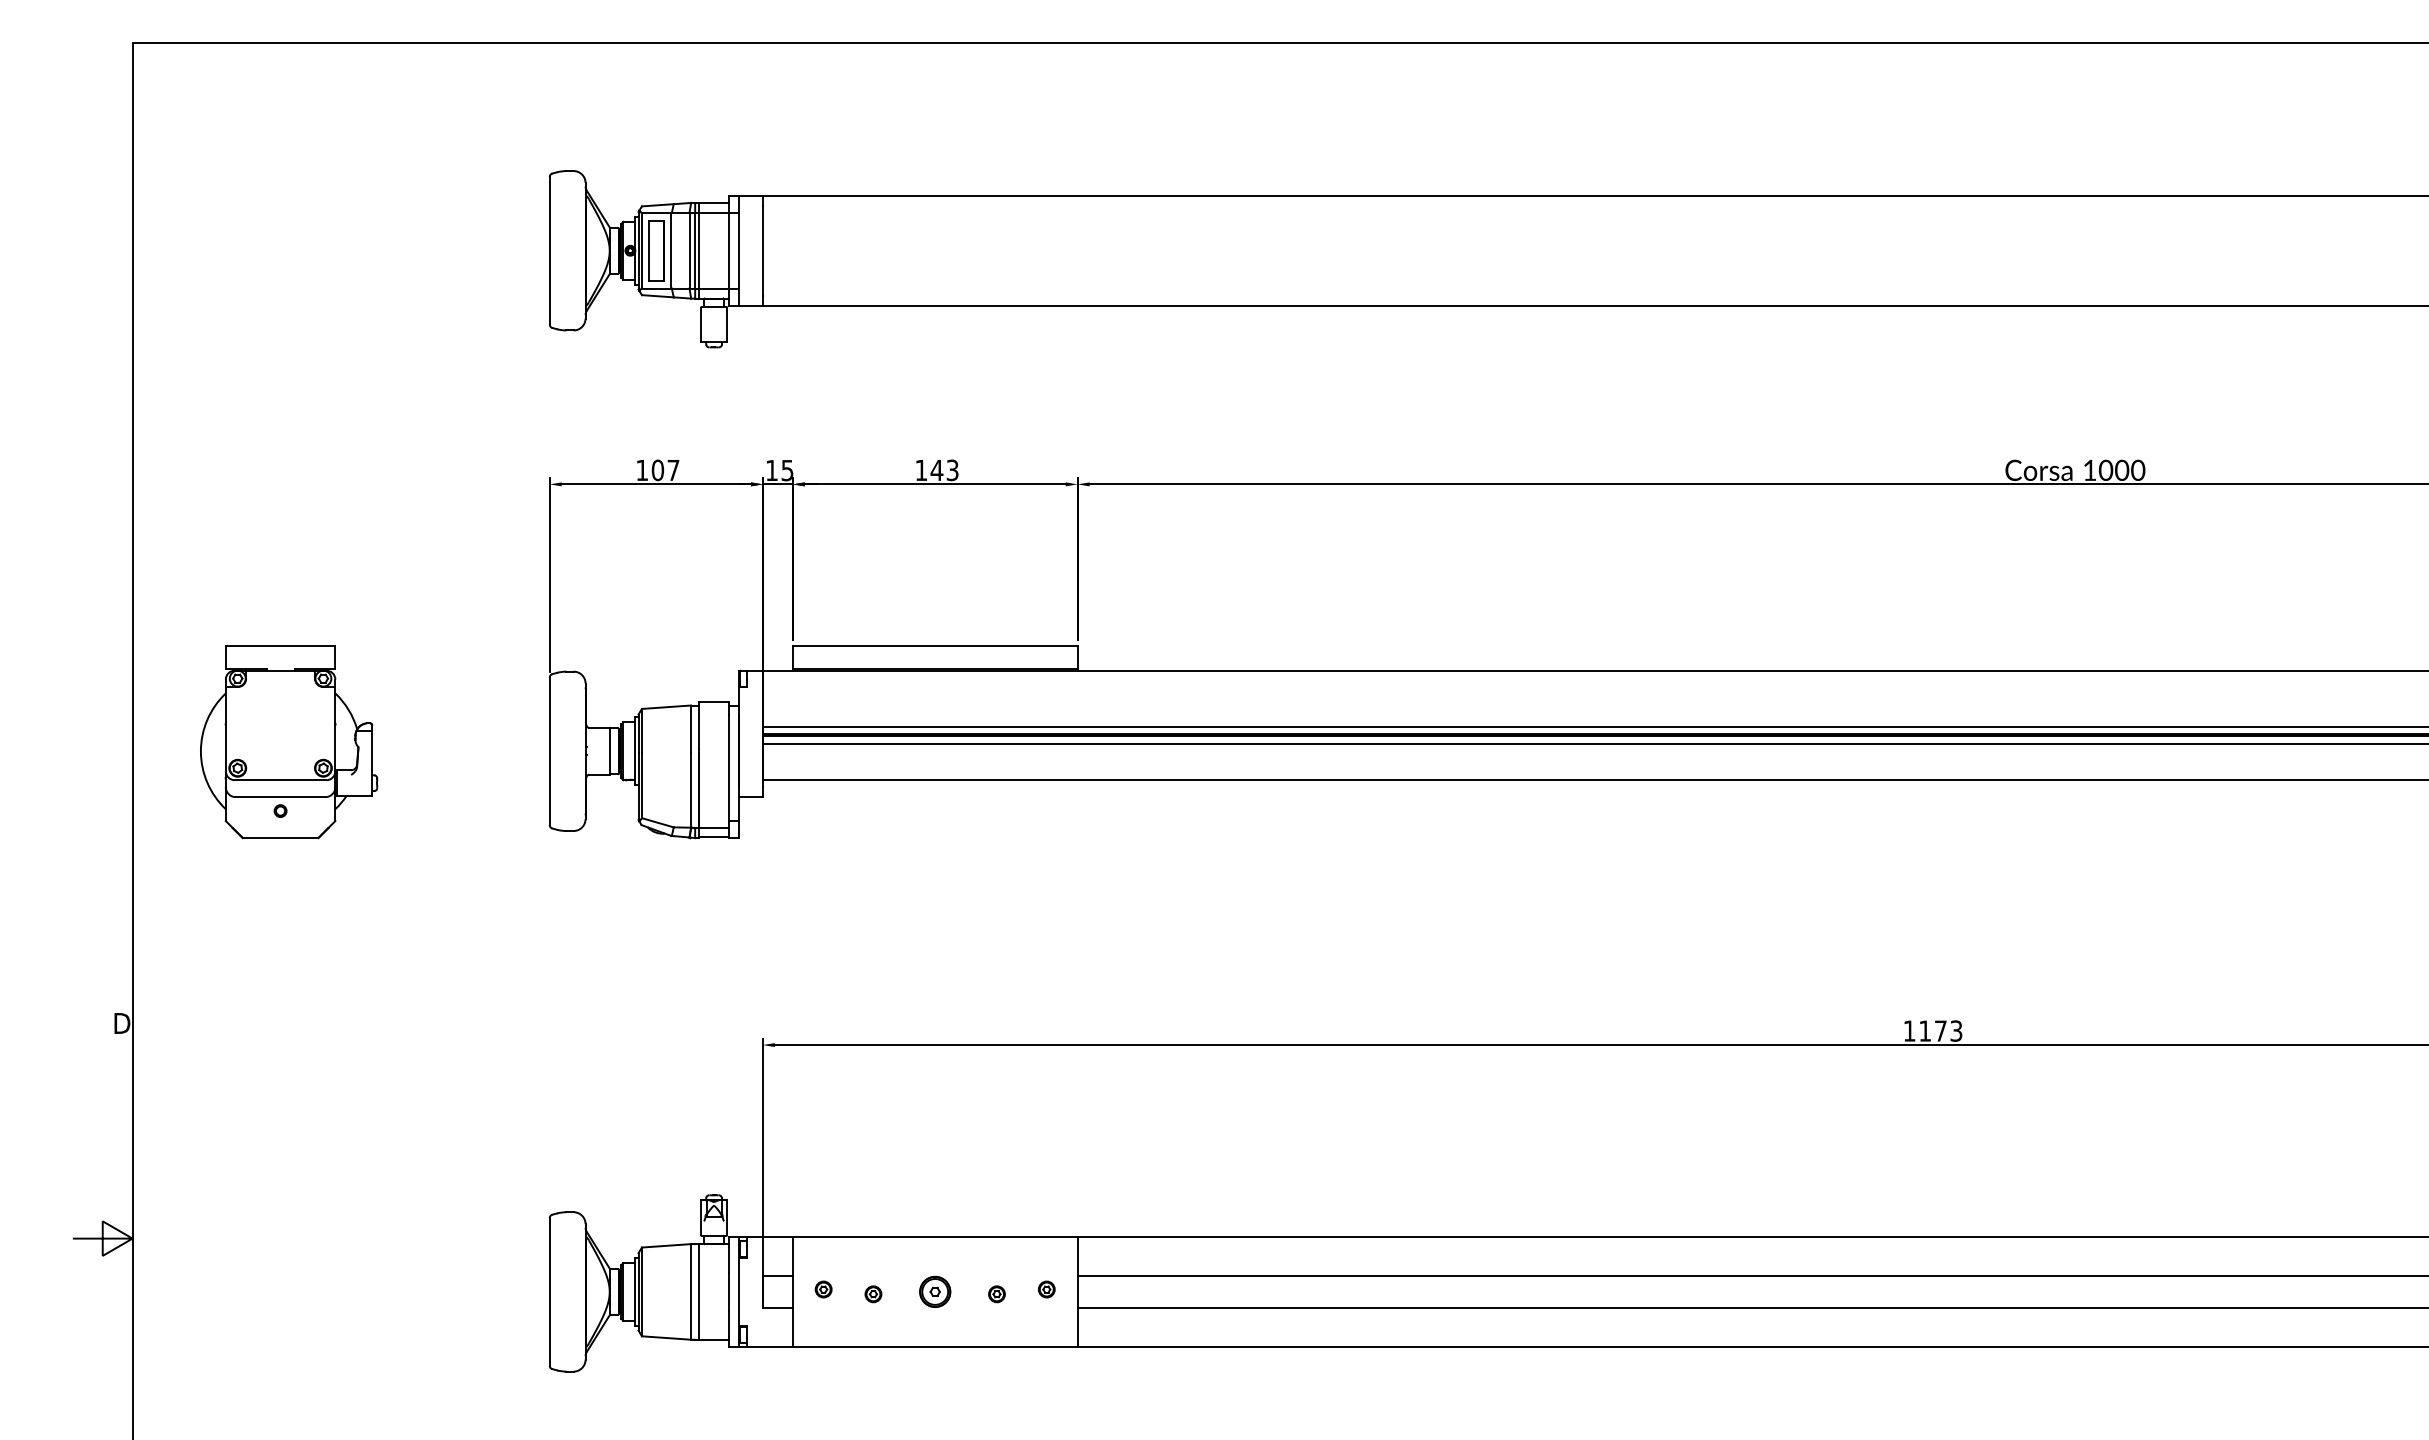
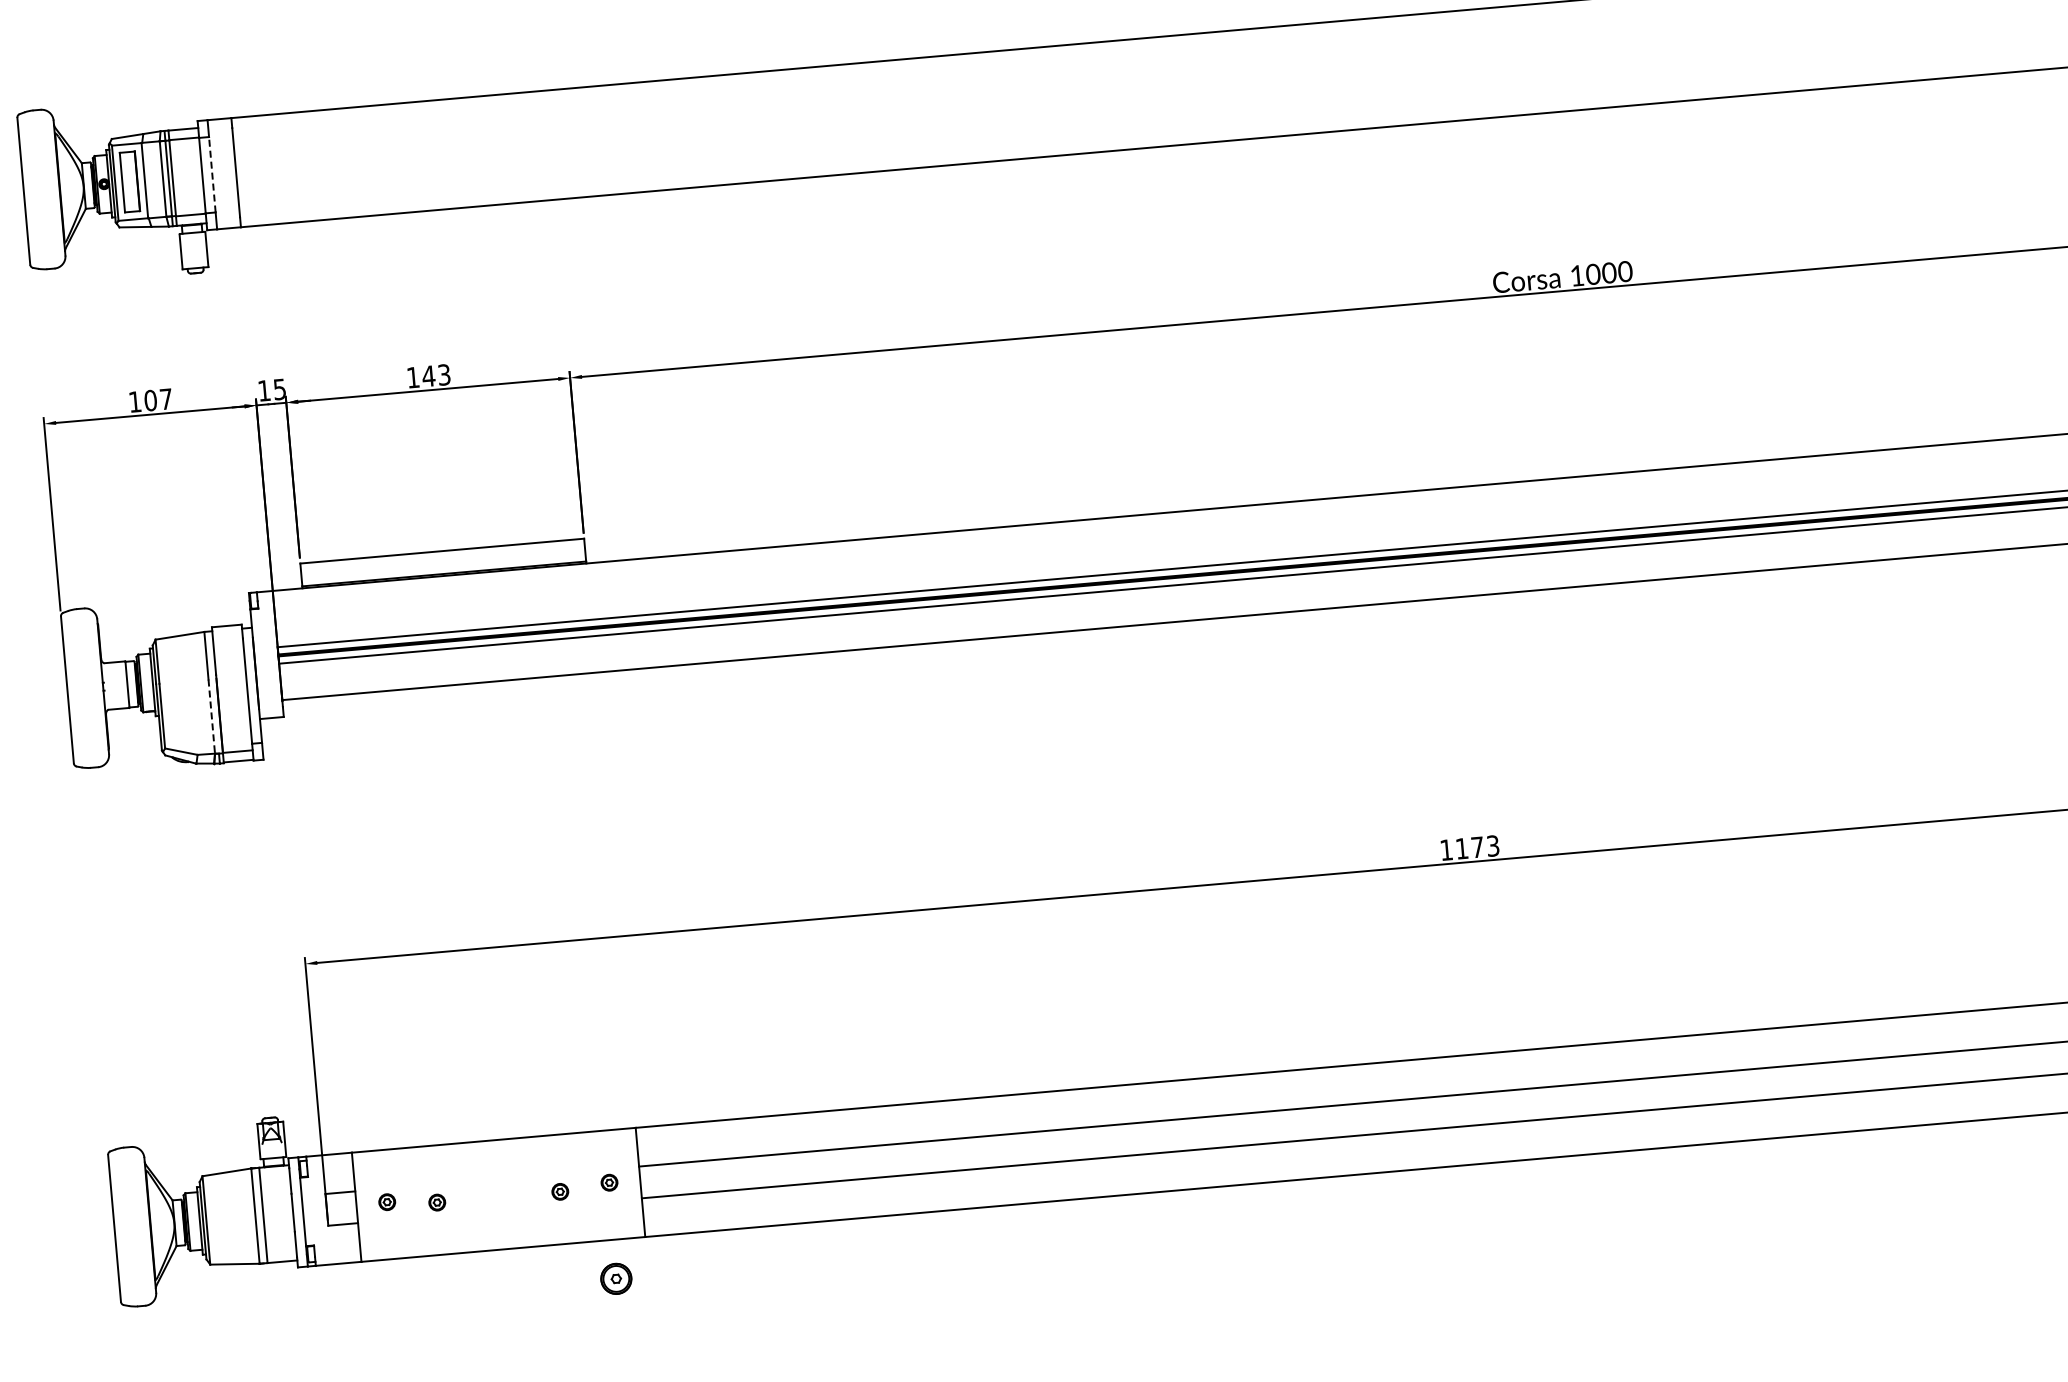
line: (739, 250) -> (212, 174), solid -> dashed
line: (691, 791) -> (212, 717), solid -> dashed
part: (935, 1291) -> (616, 1278), moved

